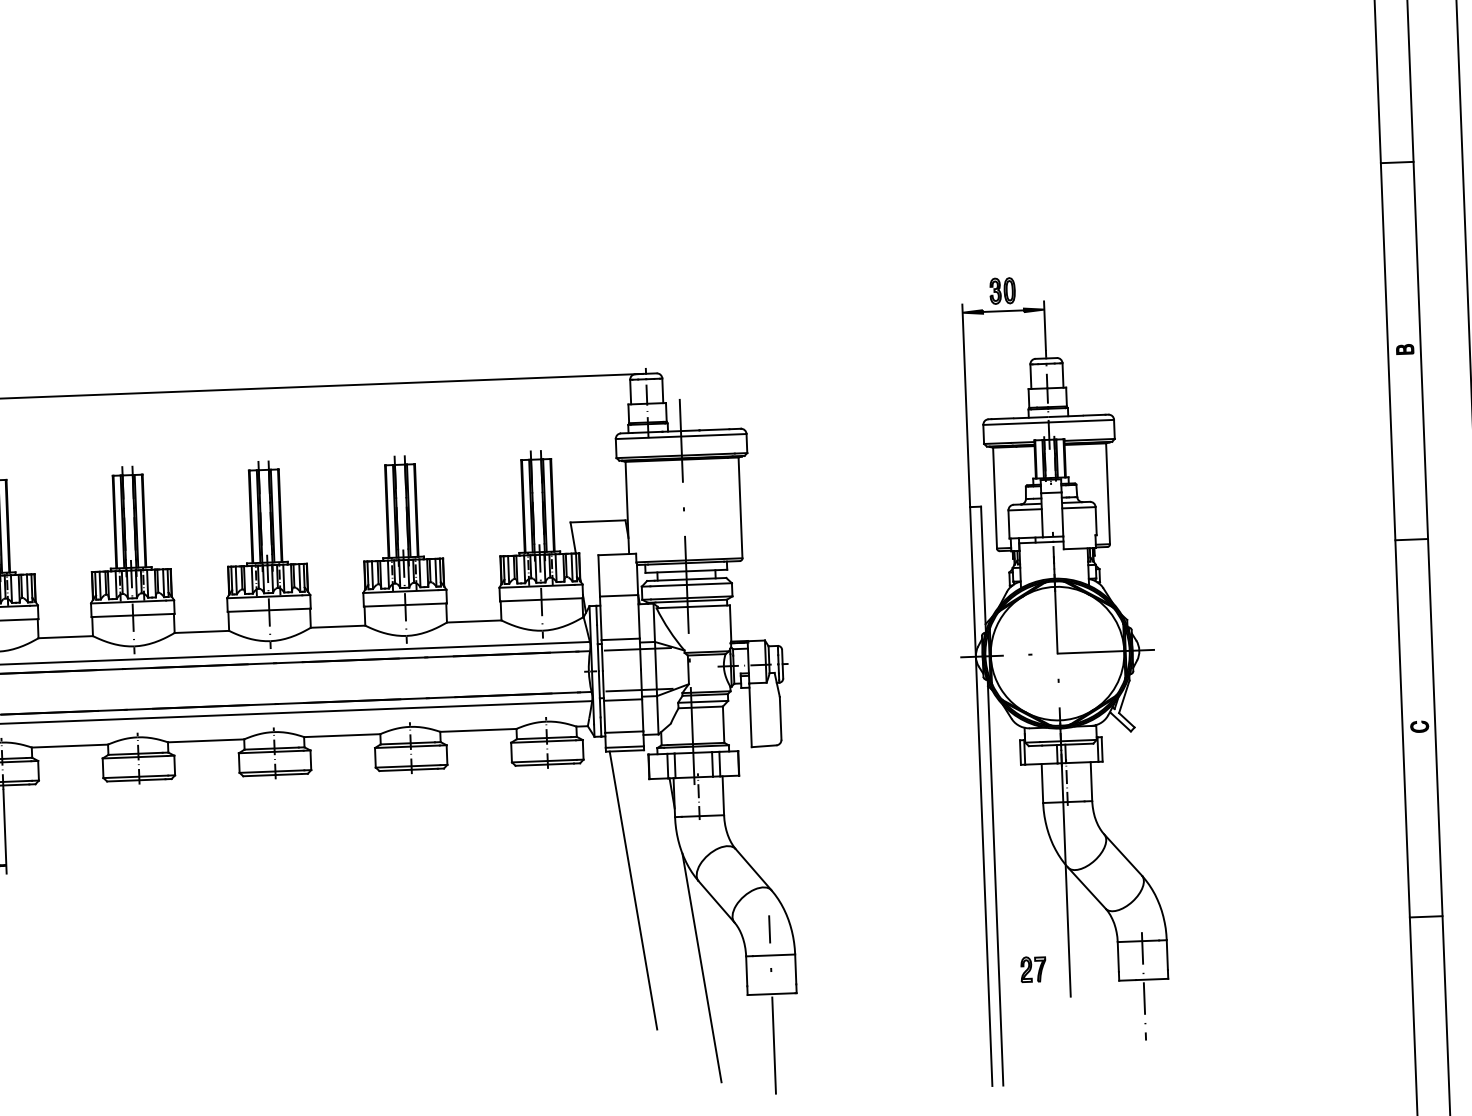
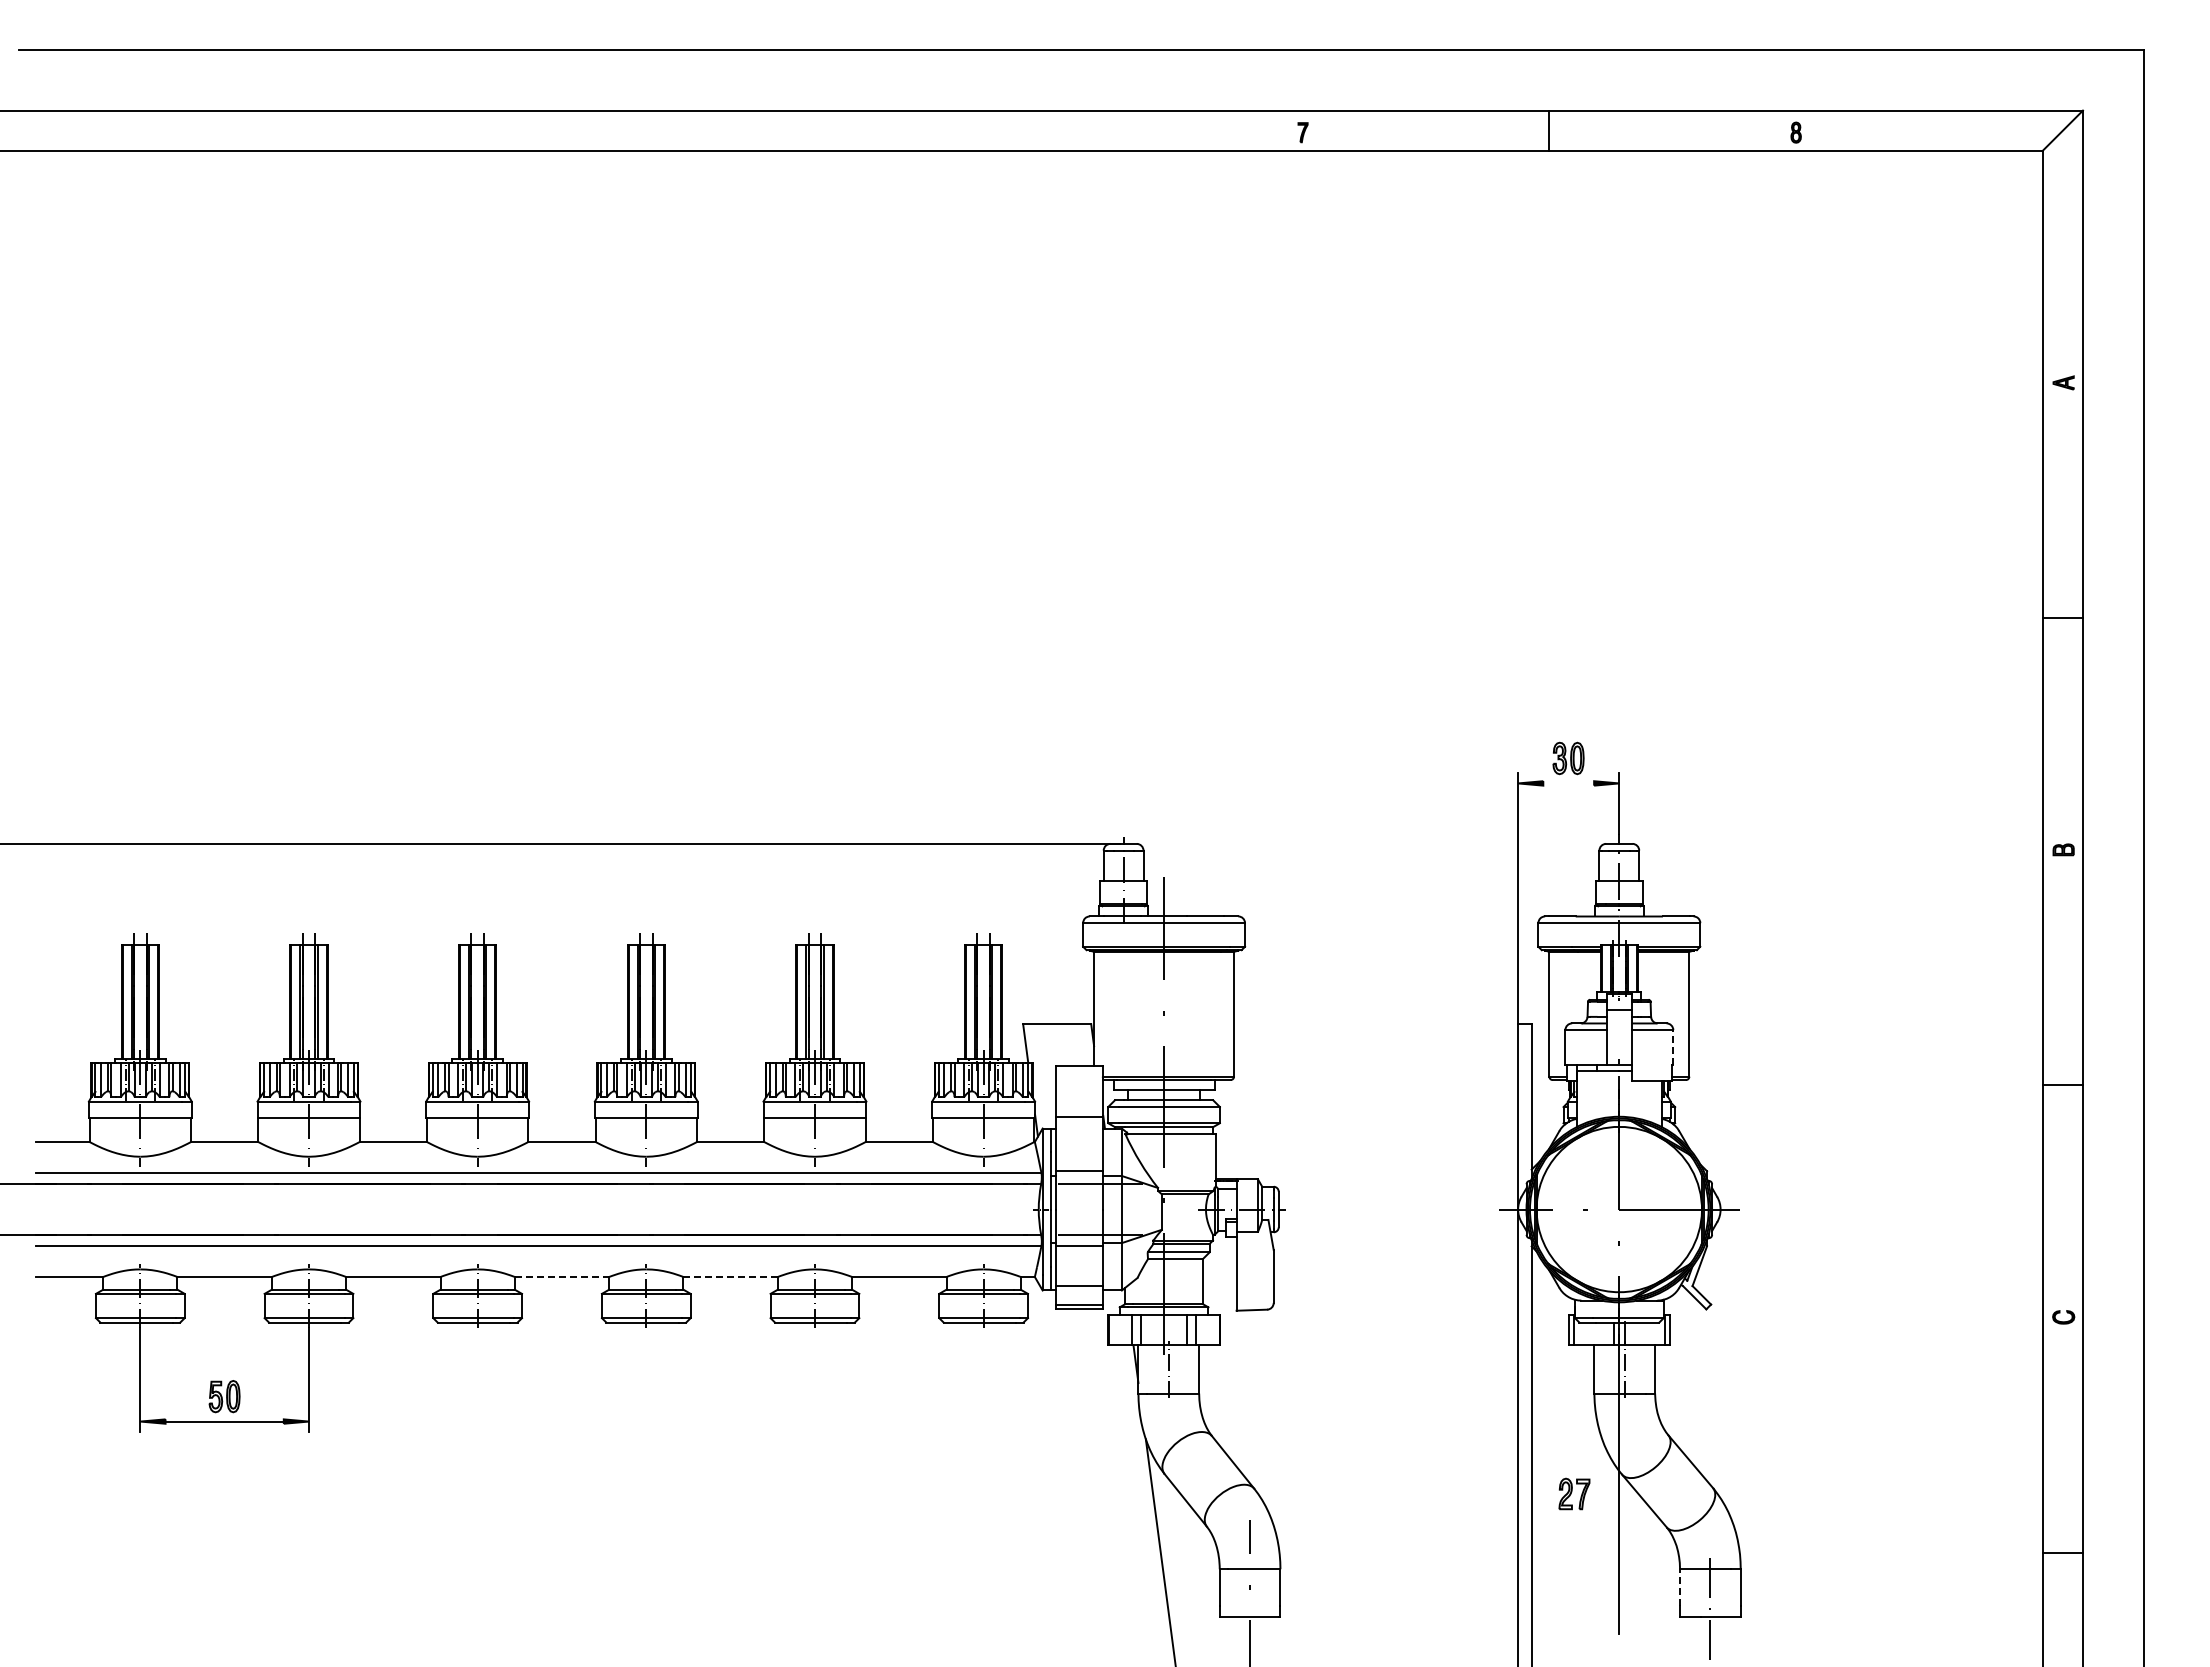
line: (1003, 311) -> (1568, 783), removed
line: (1096, 521) -> (1673, 1047), solid -> dashed
line: (342, 736) -> (731, 1277), solid -> dashed
line: (206, 741) -> (562, 1277), solid -> dashed
line: (633, 890) -> (1083, 1482), removed
line: (1118, 956) -> (1680, 1587), solid -> dashed
part: (1033, 969) -> (1574, 1493), moved

